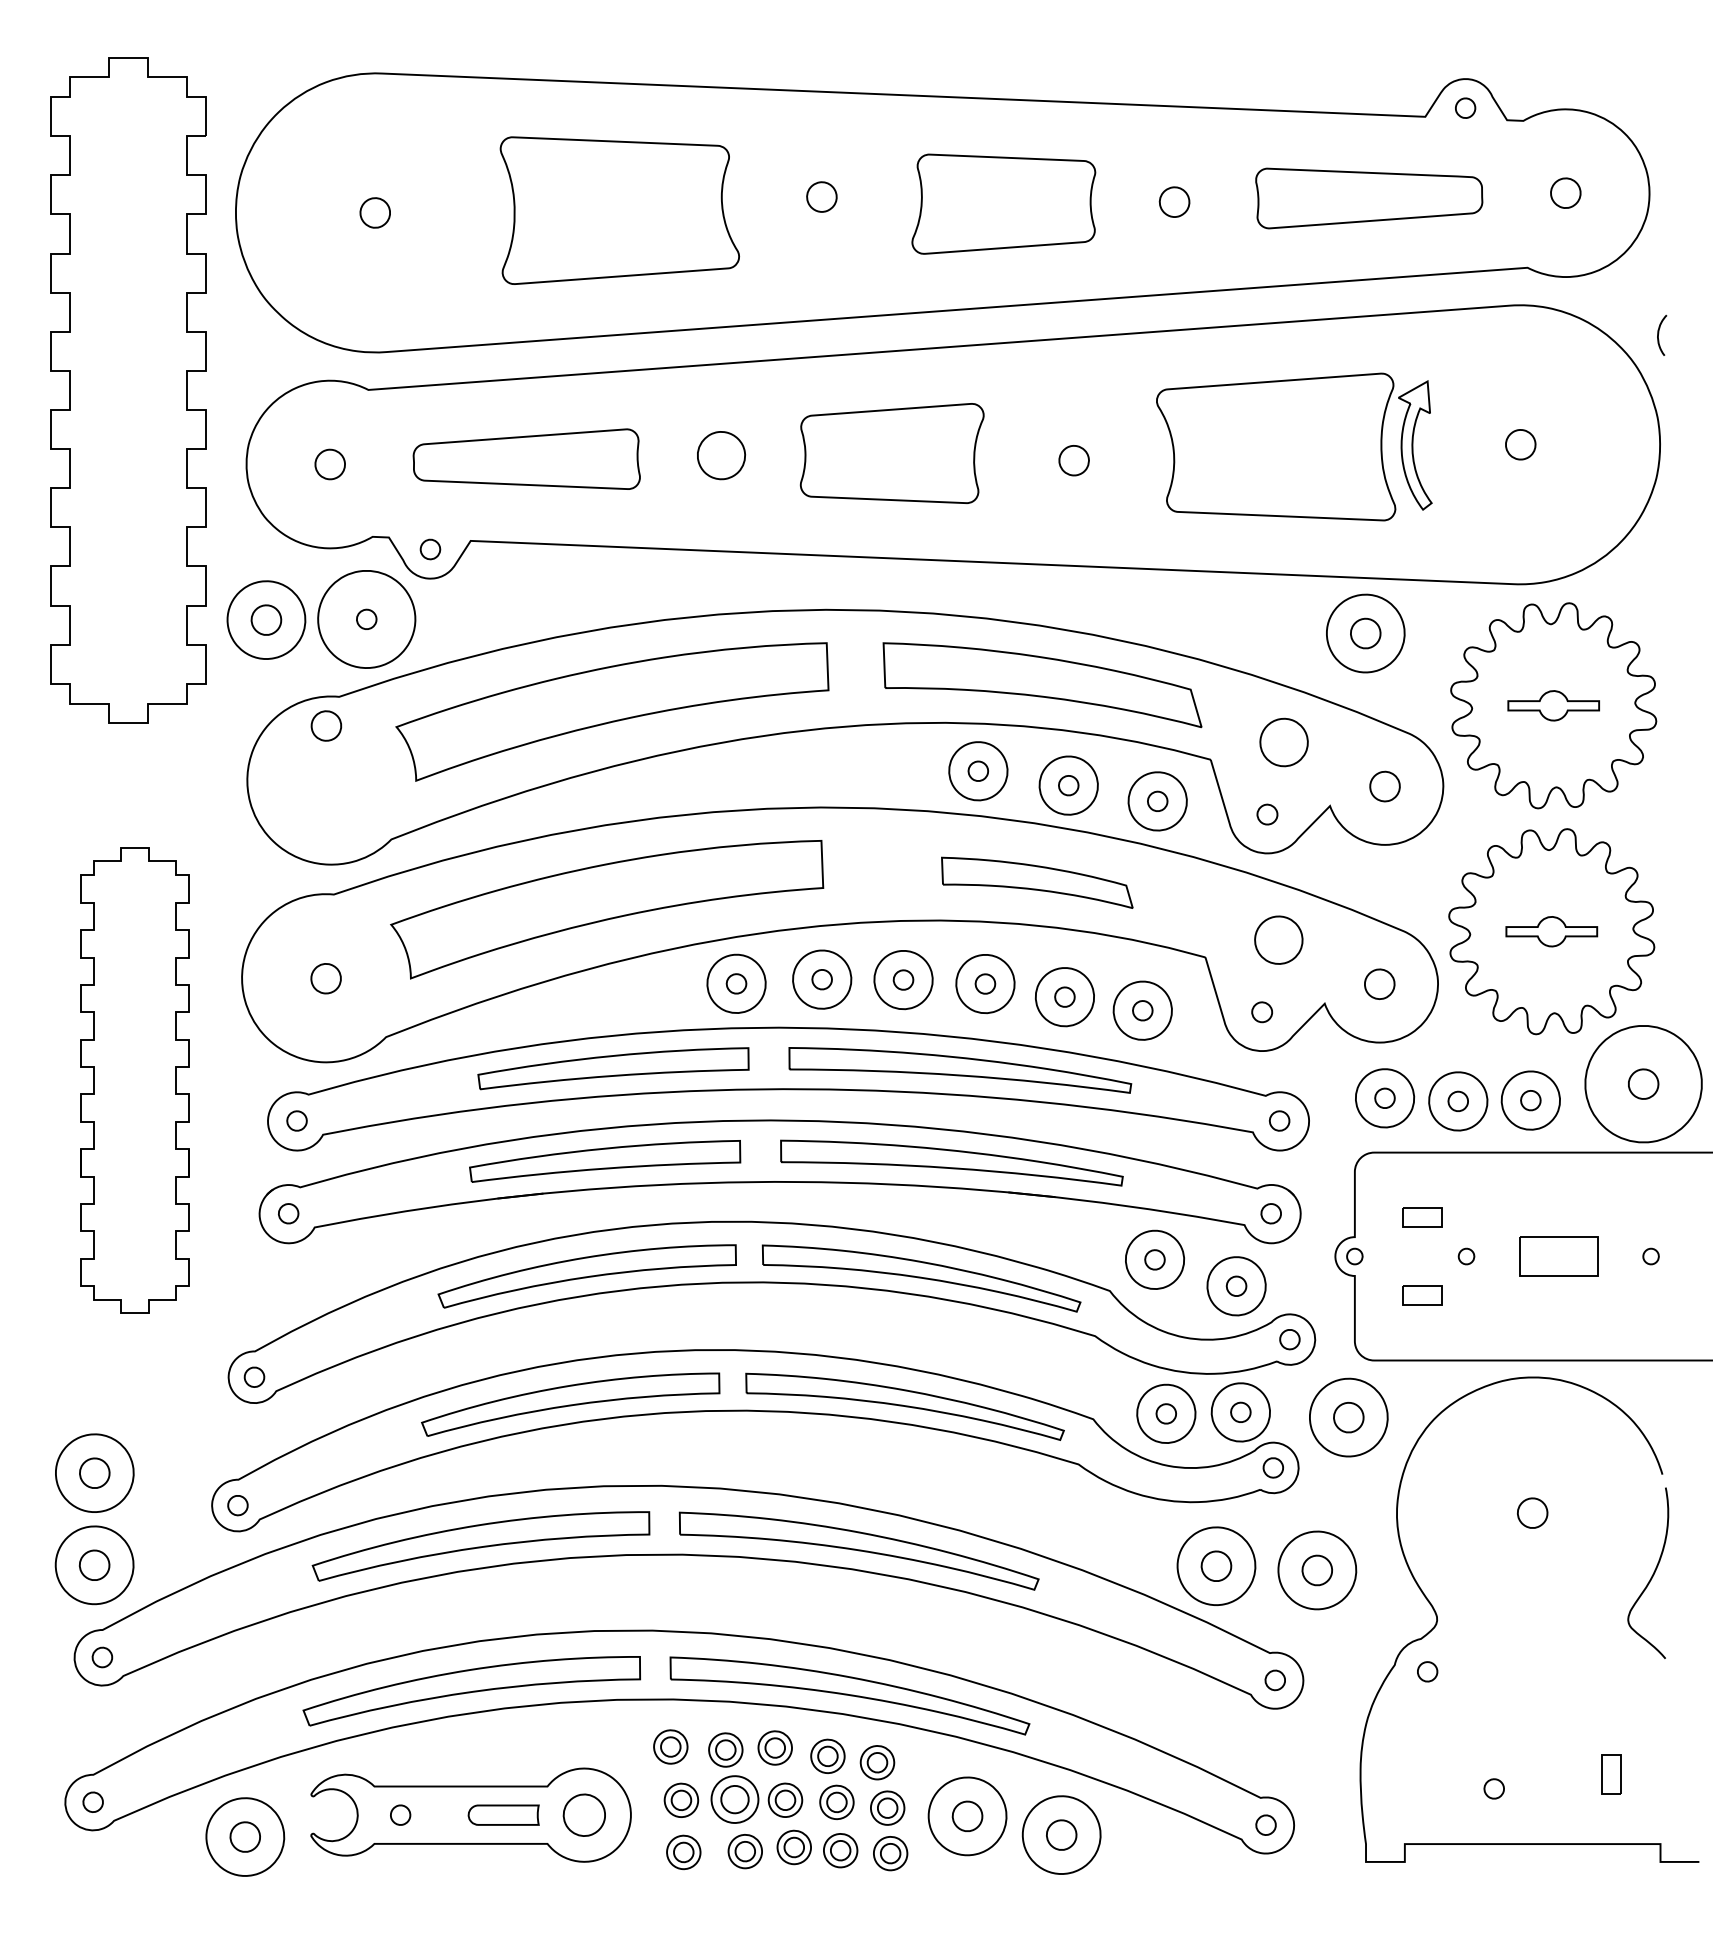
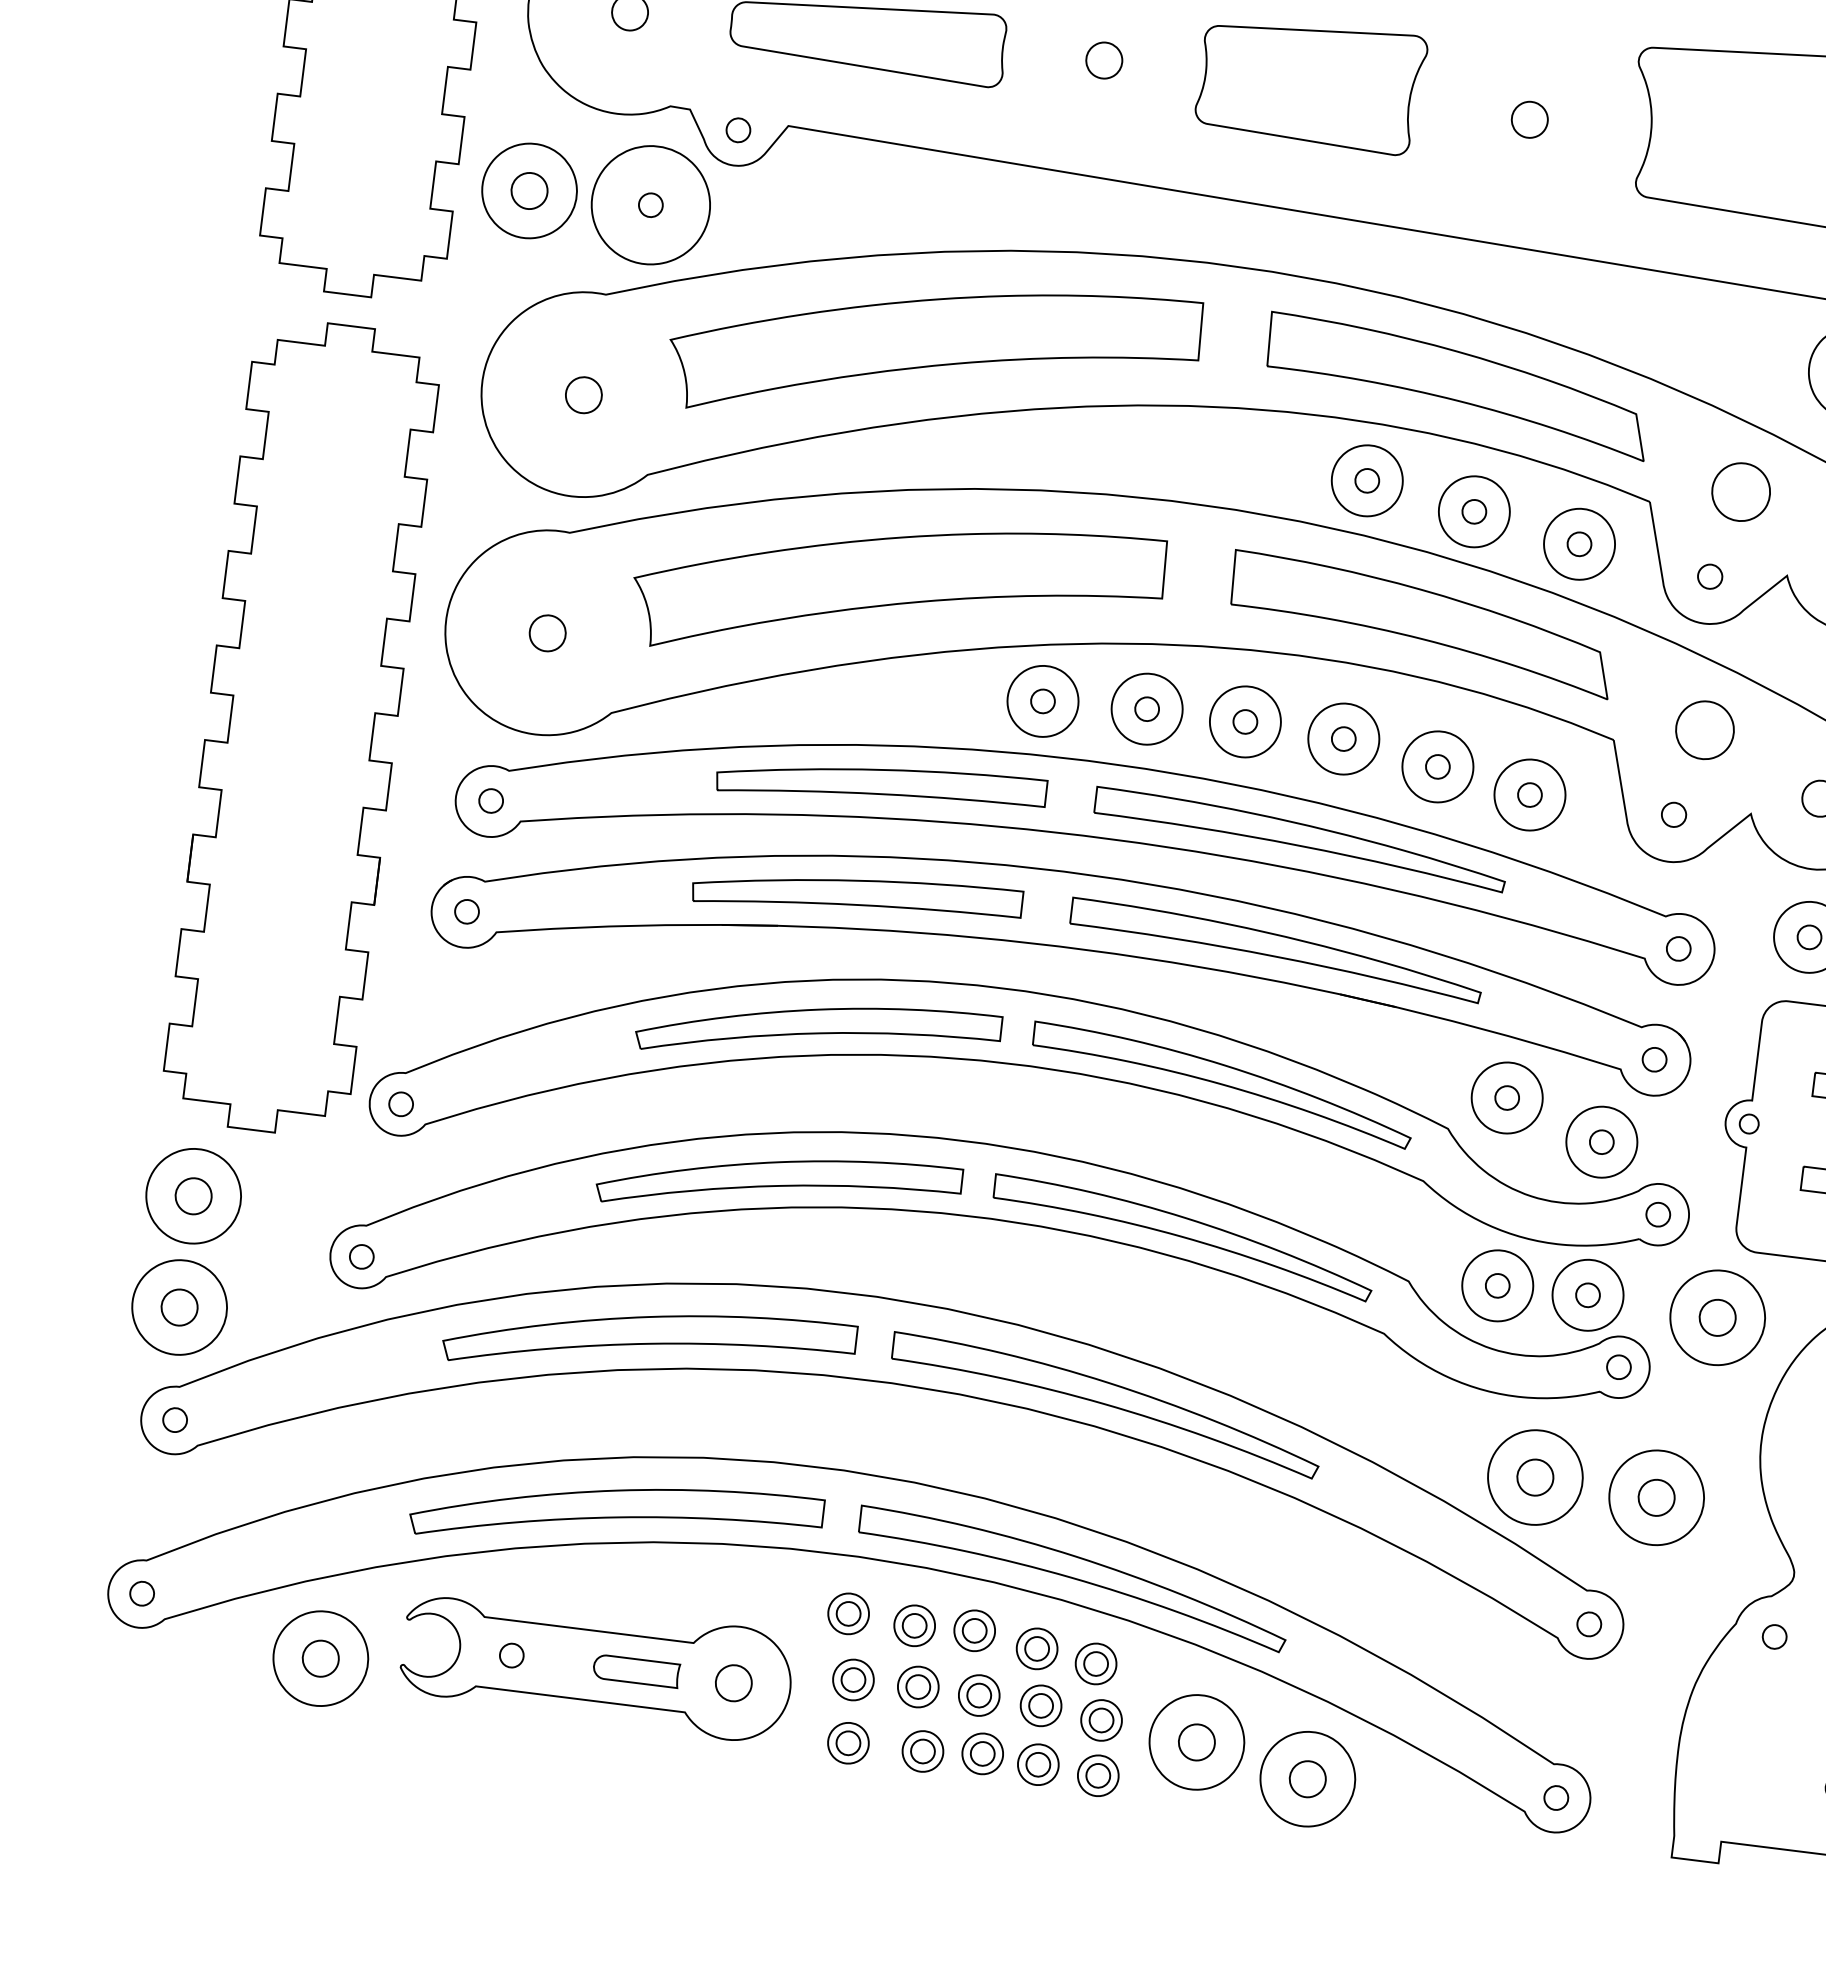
part: (721, 455) -> (1104, 60), size x0.62
part: (326, 725) -> (584, 394), moved
part: (1037, 882) -> (1422, 624), size x1.67
part: (134, 1080) -> (300, 727), size x1.43
part: (734, 1799) -> (917, 1686), size x0.71
part: (583, 1814) -> (732, 1682), size x0.71

